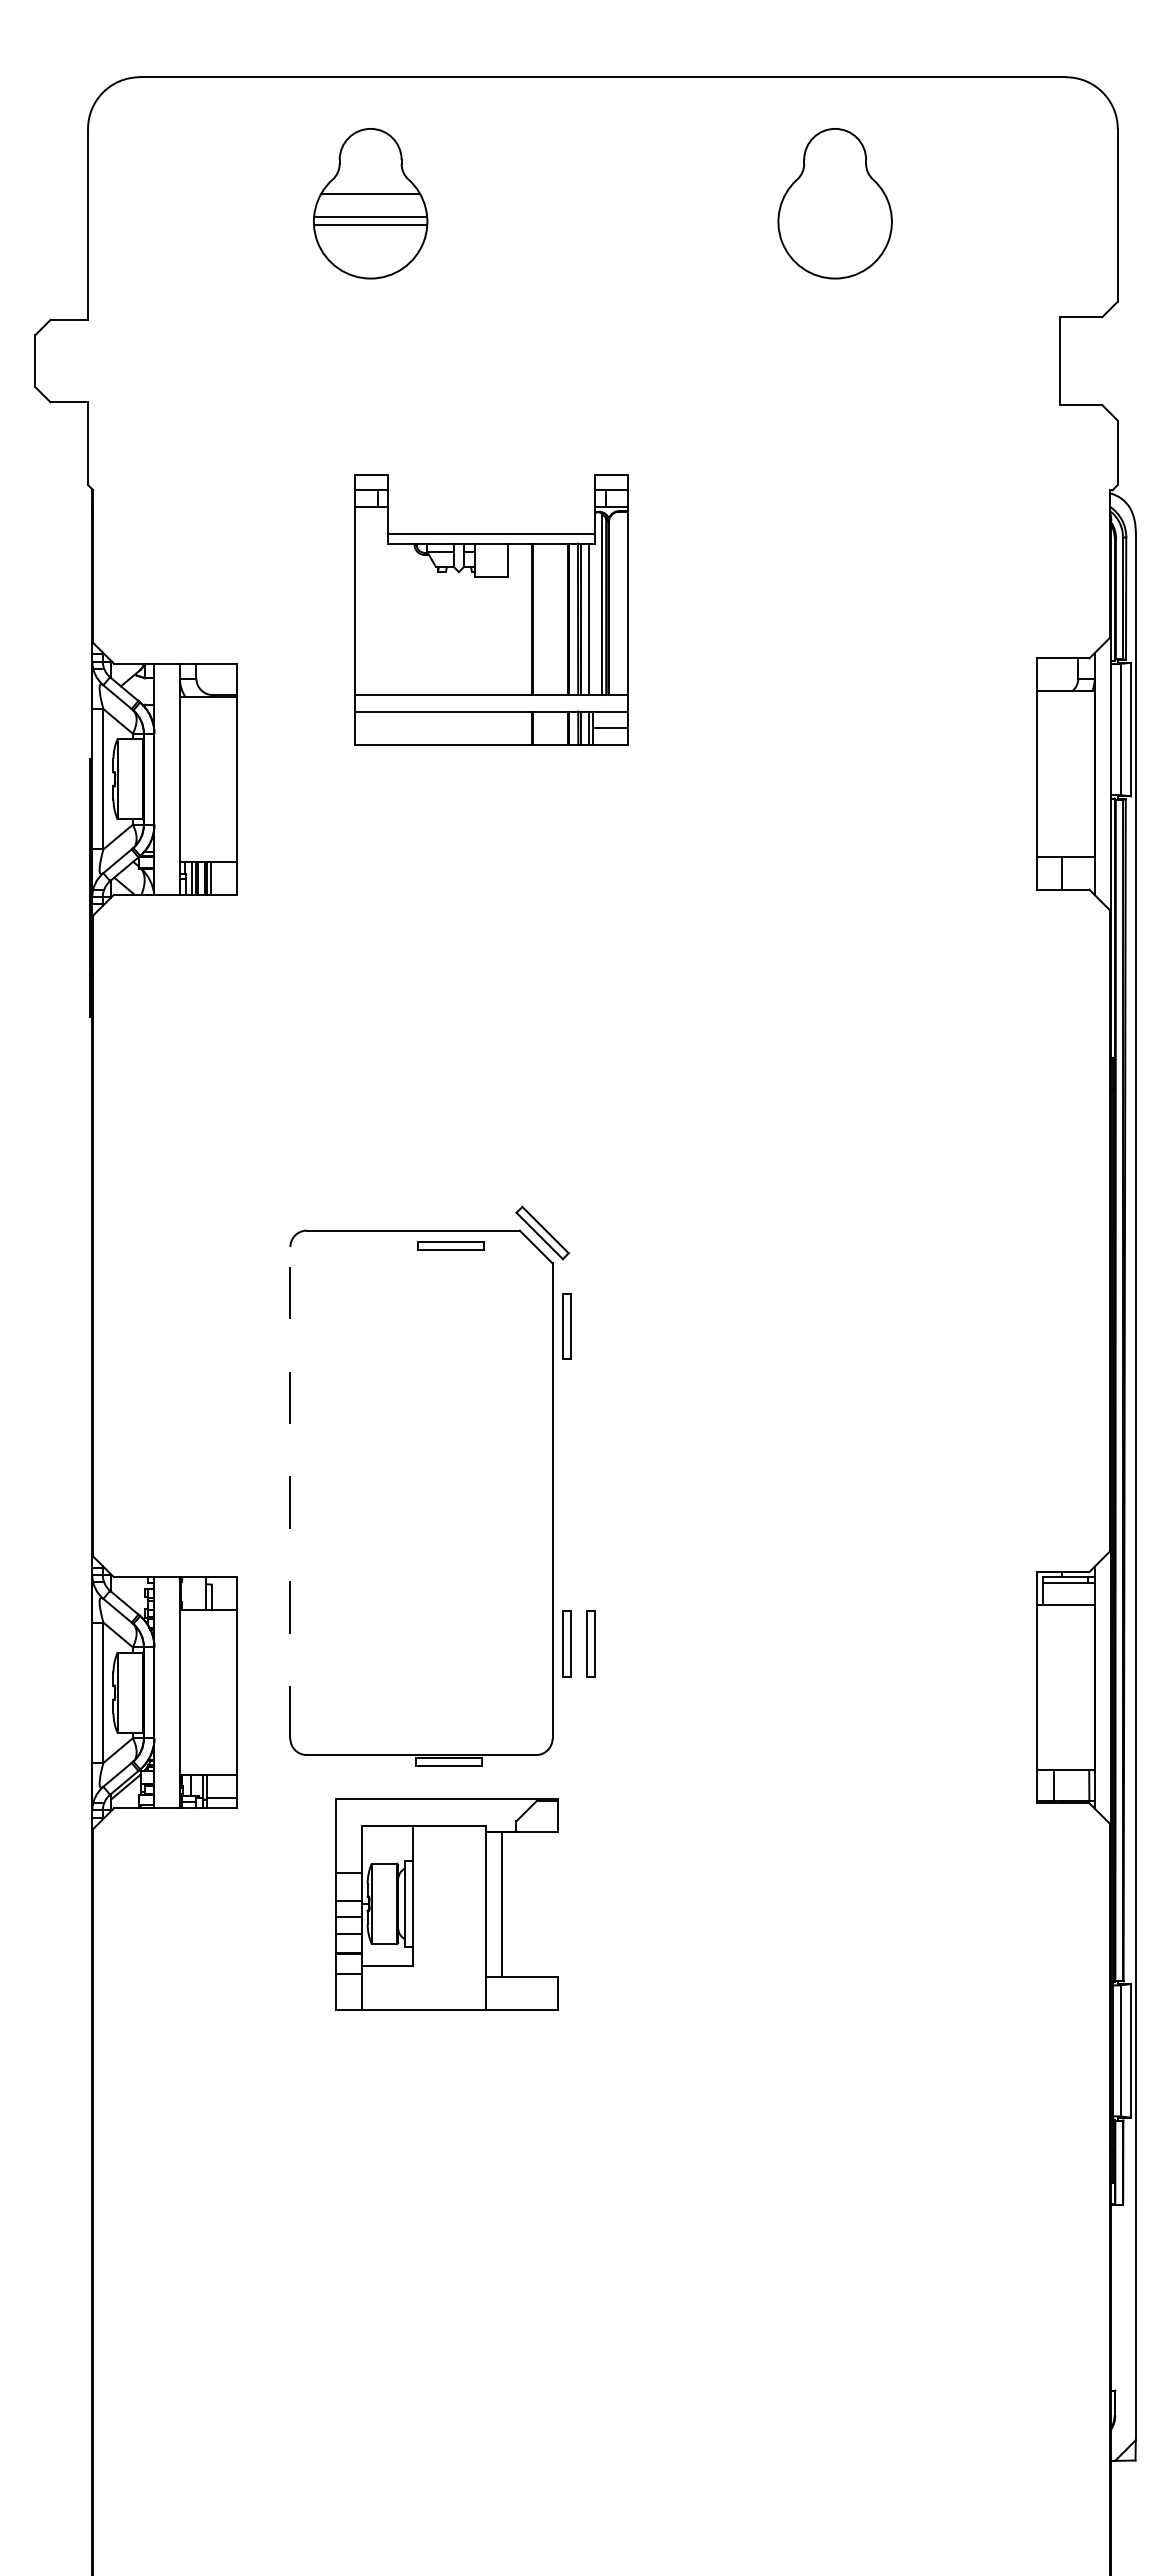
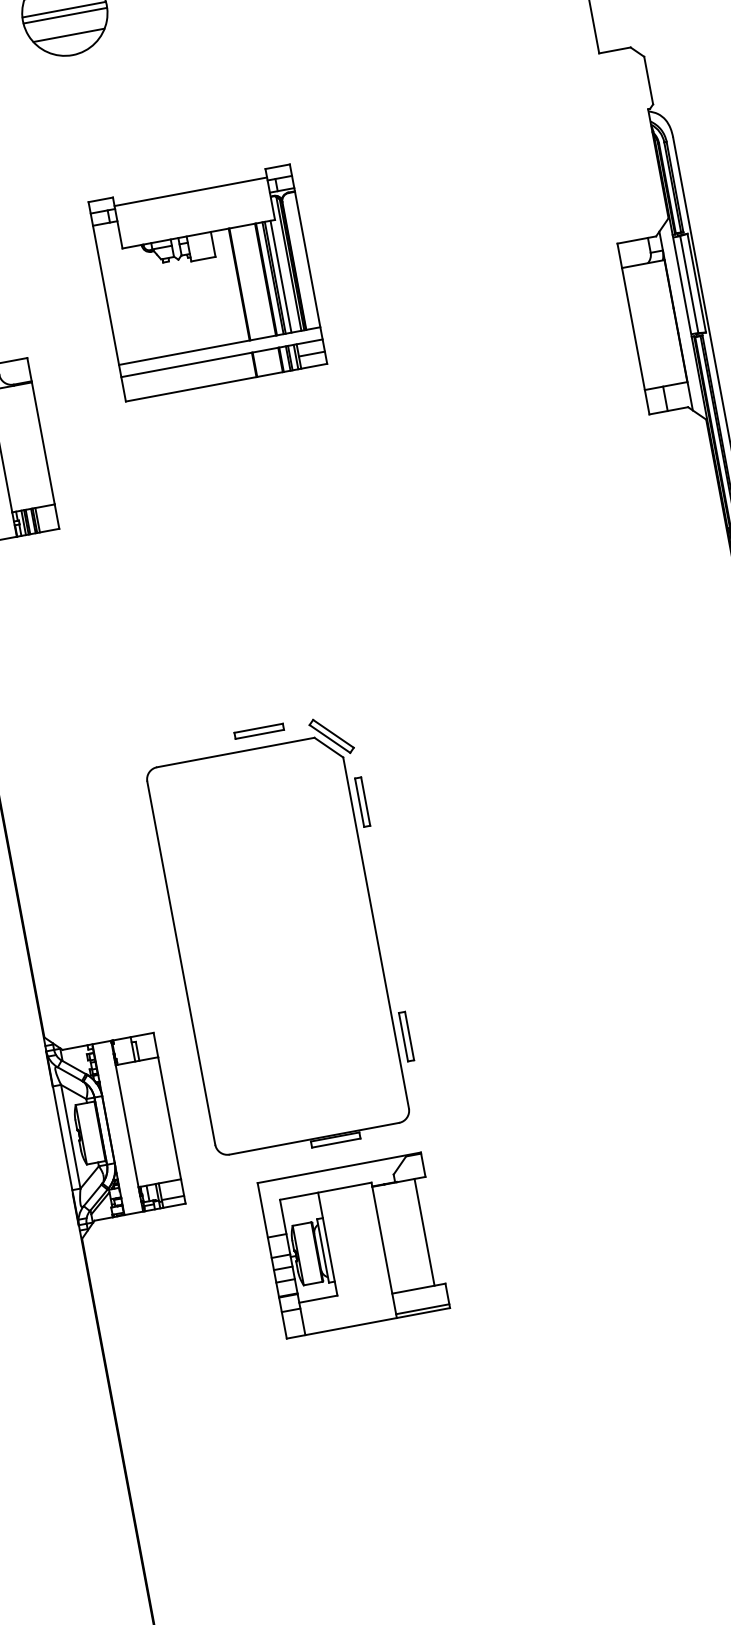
line: (370, 251) -> (68, 35), added
line: (491, 534) -> (190, 192), moved
part: (450, 1245) -> (258, 731), moved
line: (290, 1492) -> (181, 962), dashed -> solid
part: (590, 1643) -> (423, 1033), removed
line: (501, 1904) -> (424, 1232), moved
line: (521, 2004) -> (422, 1309), added

